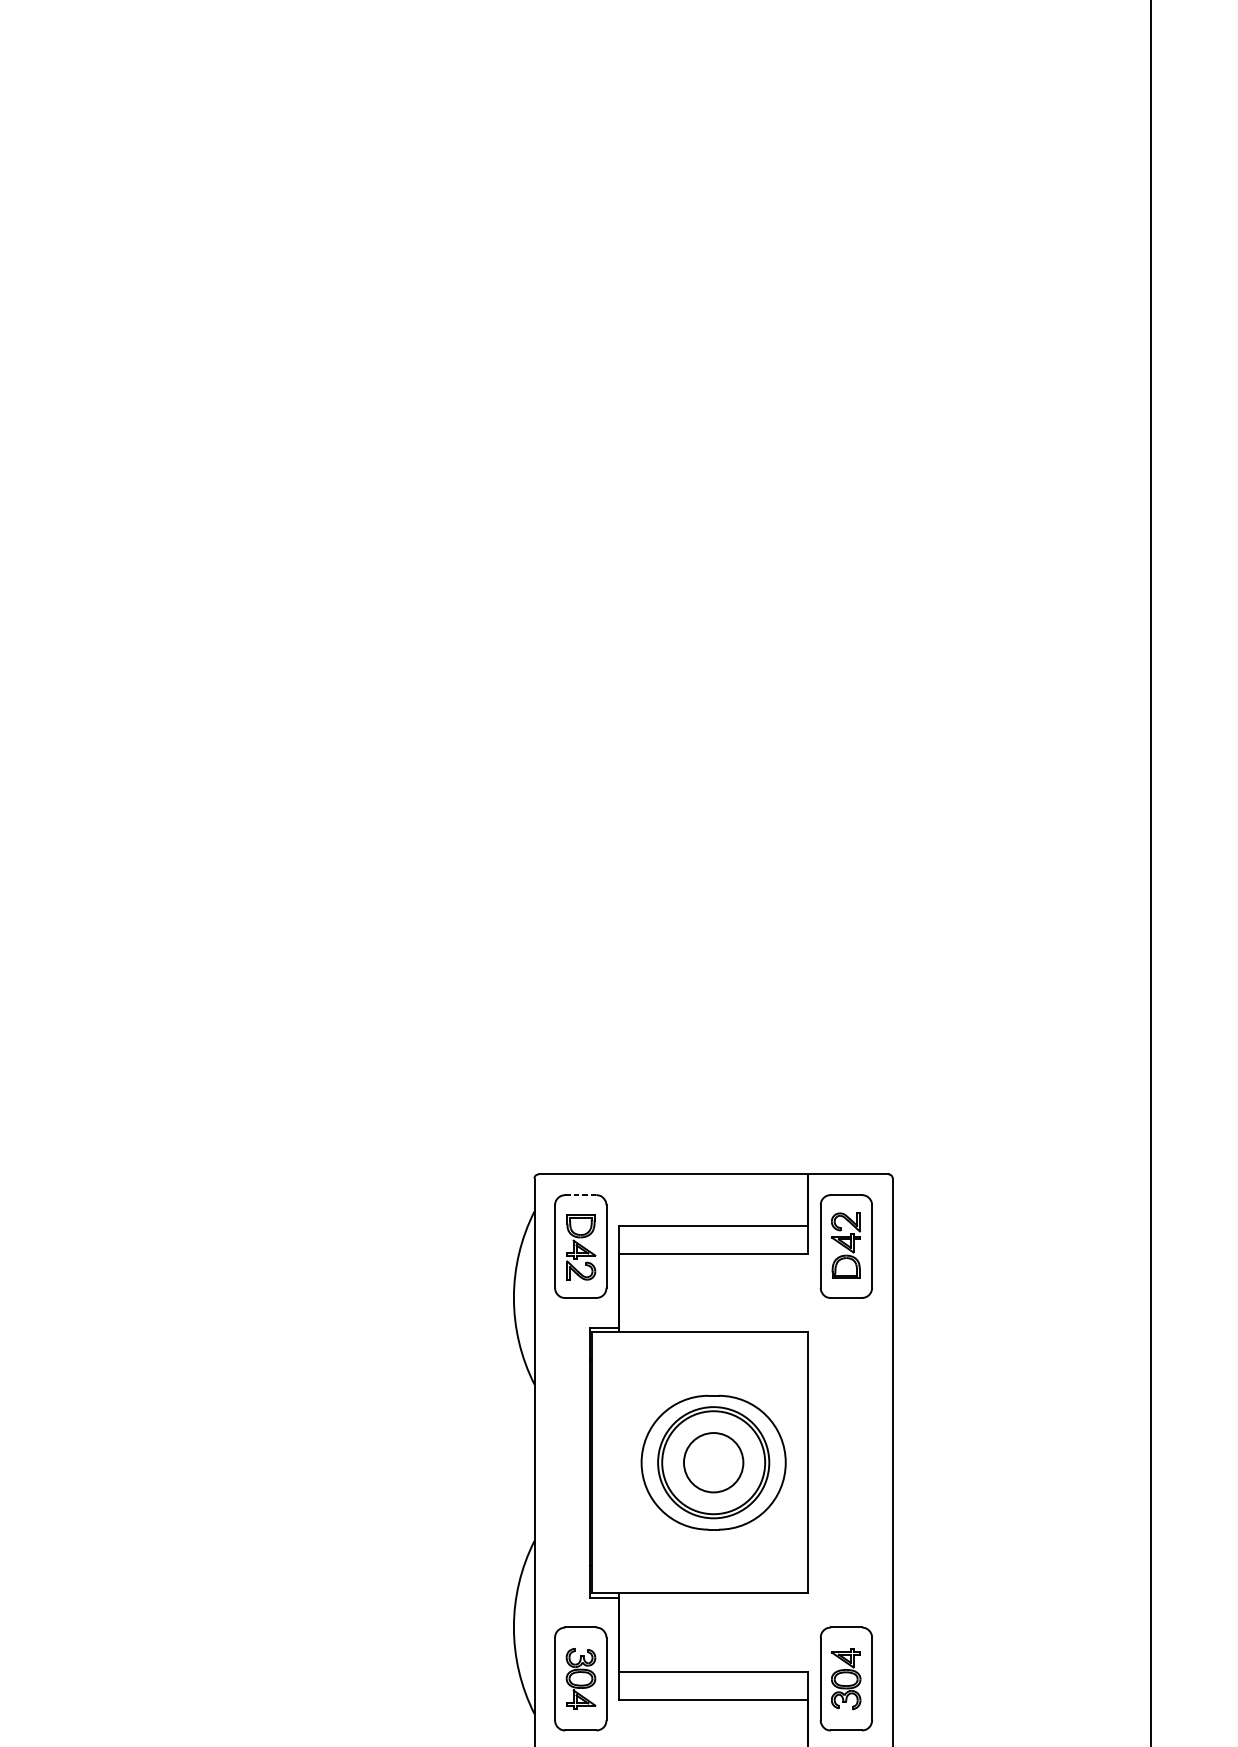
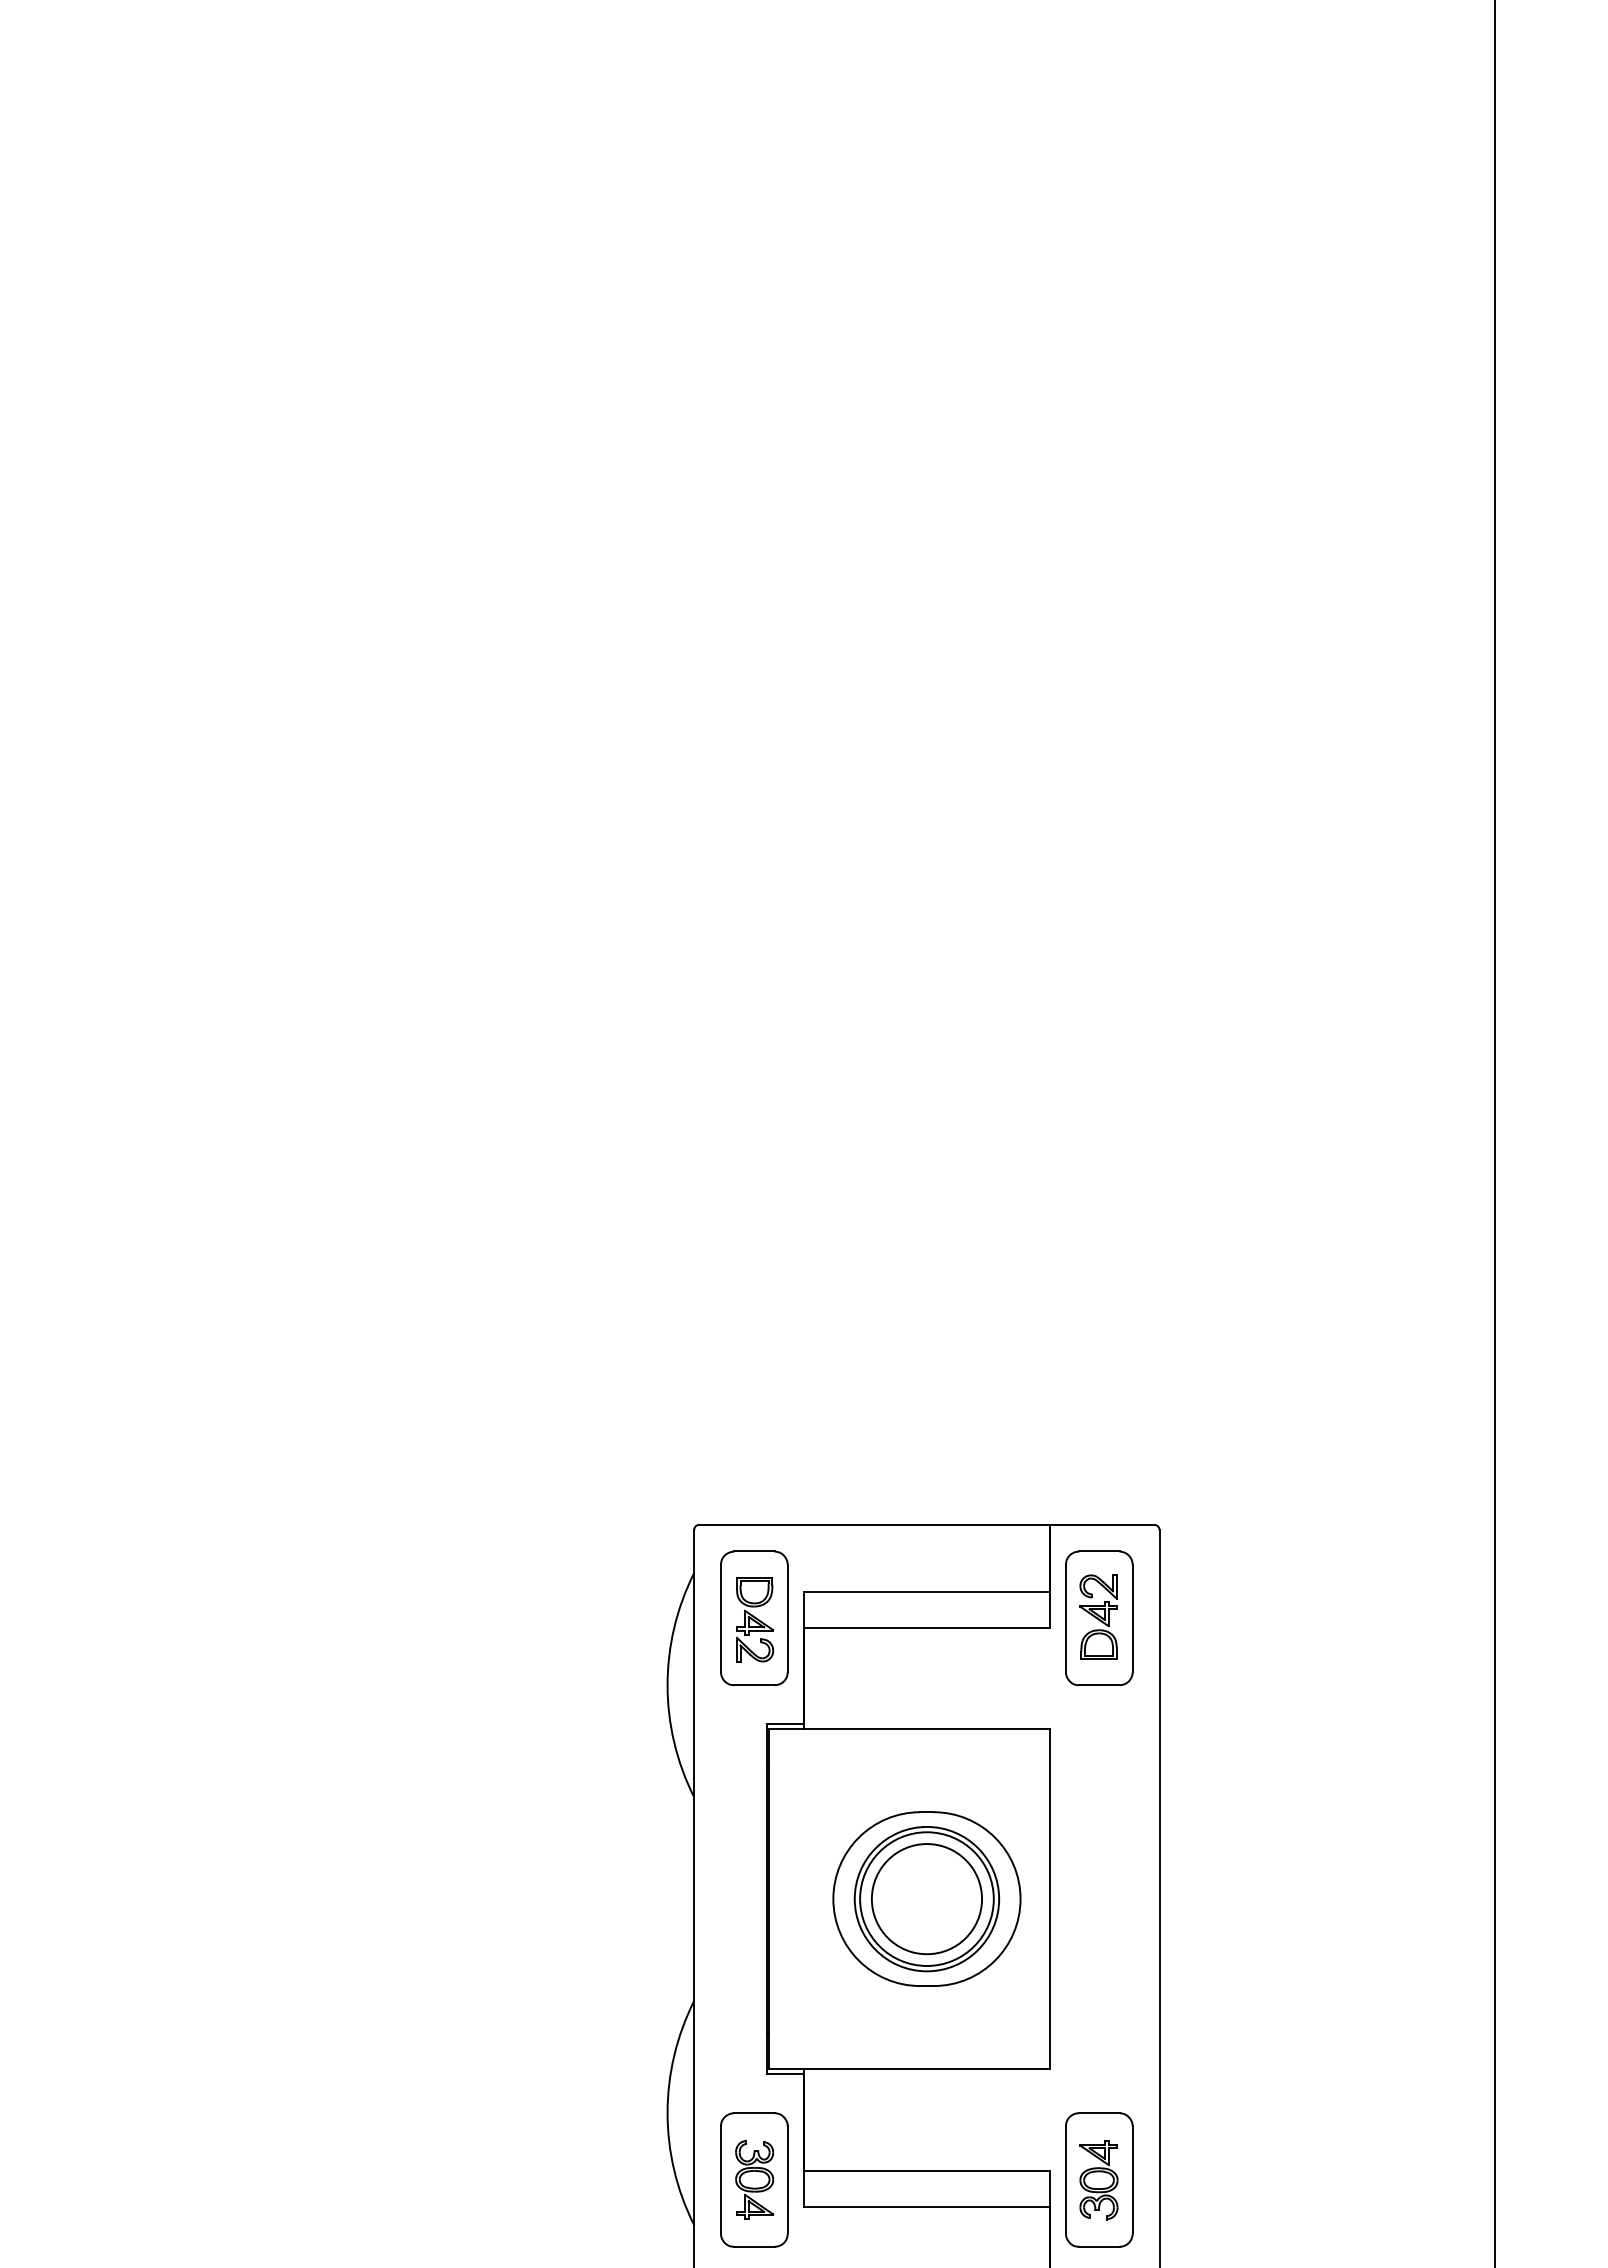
line: (580, 1195) -> (754, 1551), dashed -> solid
circle: (713, 1463) -> (926, 1899), size x1.43

